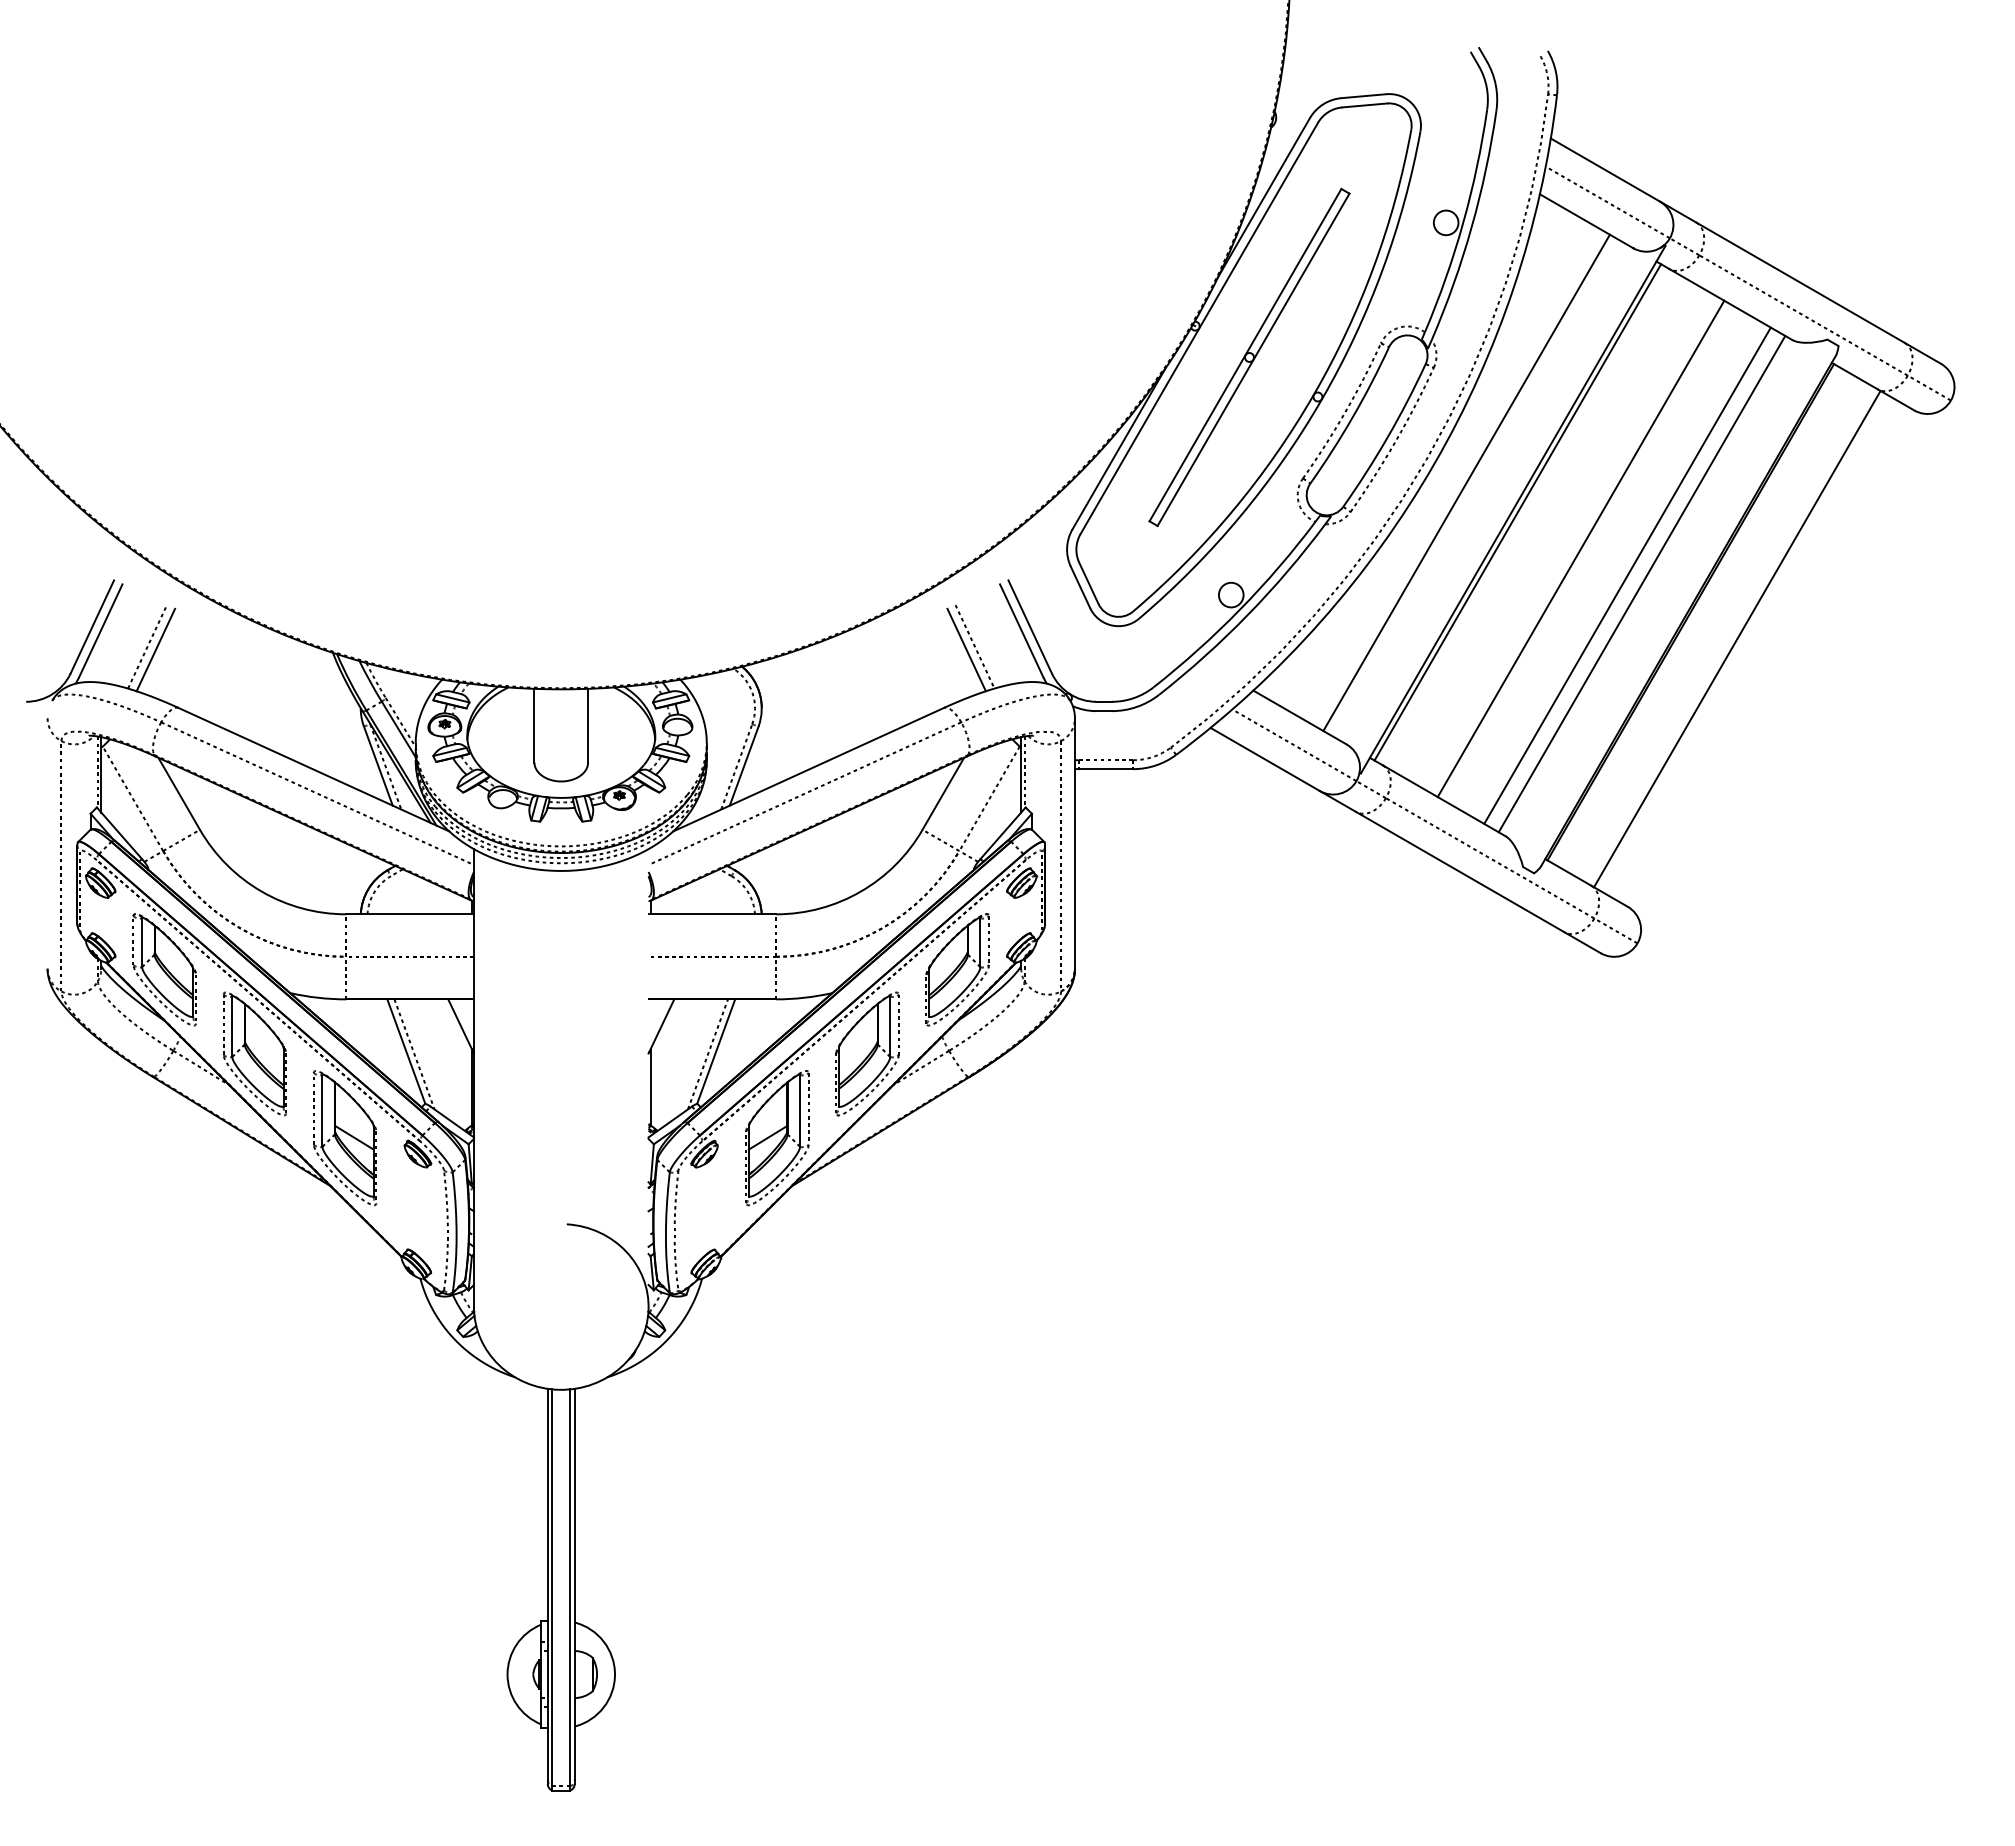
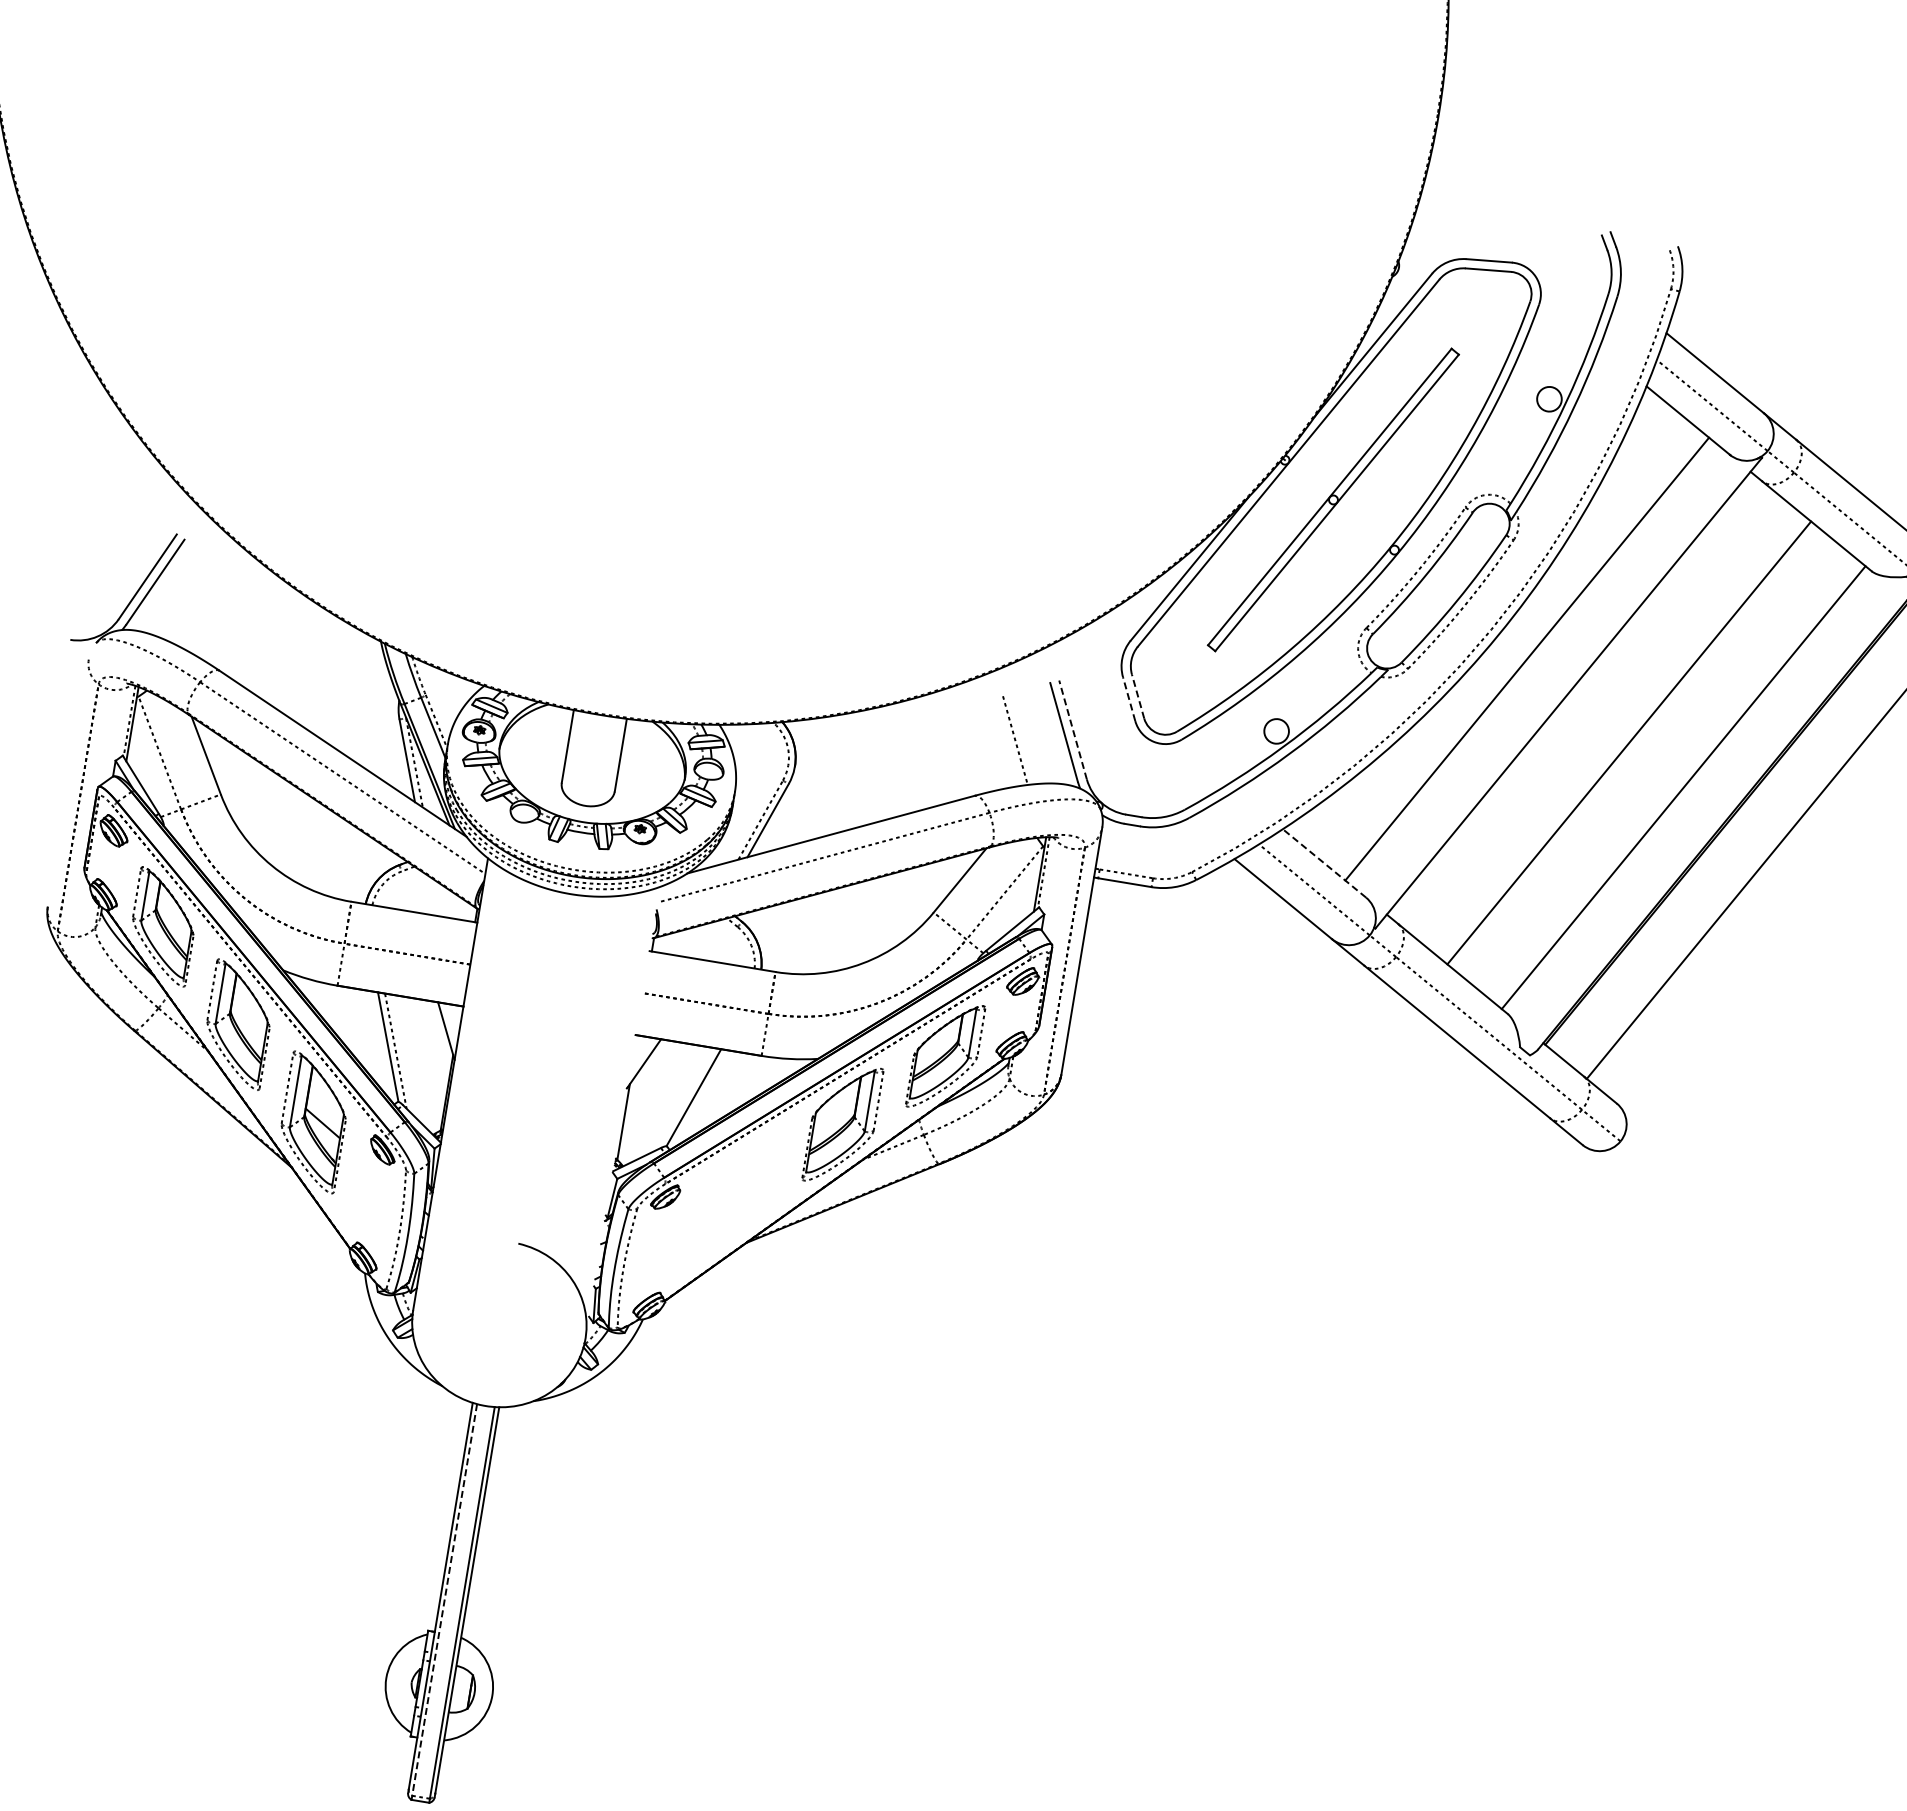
line: (1517, 512) -> (1572, 696), removed
line: (1627, 575) -> (1670, 776), removed
line: (1088, 583) -> (1137, 696), solid -> dashed
line: (1080, 587) -> (1129, 699), solid -> dashed
line: (1029, 626) -> (1072, 729), solid -> dashed
line: (147, 646) -> (199, 605), removed
line: (155, 649) -> (206, 609), removed
line: (966, 649) -> (1006, 741), removed
line: (1299, 717) -> (1323, 863), solid -> dashed
line: (708, 1054) -> (685, 1099), removed
part: (777, 1138) -> (740, 1193), removed
line: (552, 1588) -> (444, 1600), solid -> dashed

